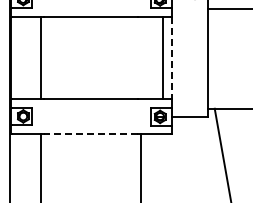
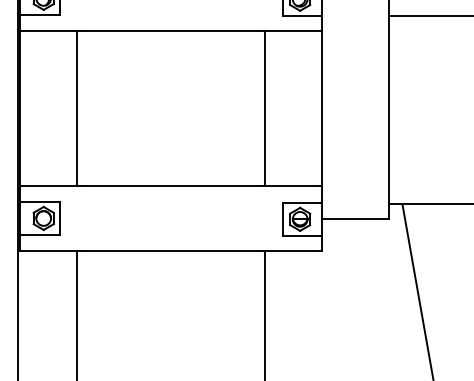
line: (163, 57) -> (265, 108), moved
line: (171, 58) -> (321, 109), dashed -> solid
line: (91, 133) -> (171, 250), dashed -> solid

